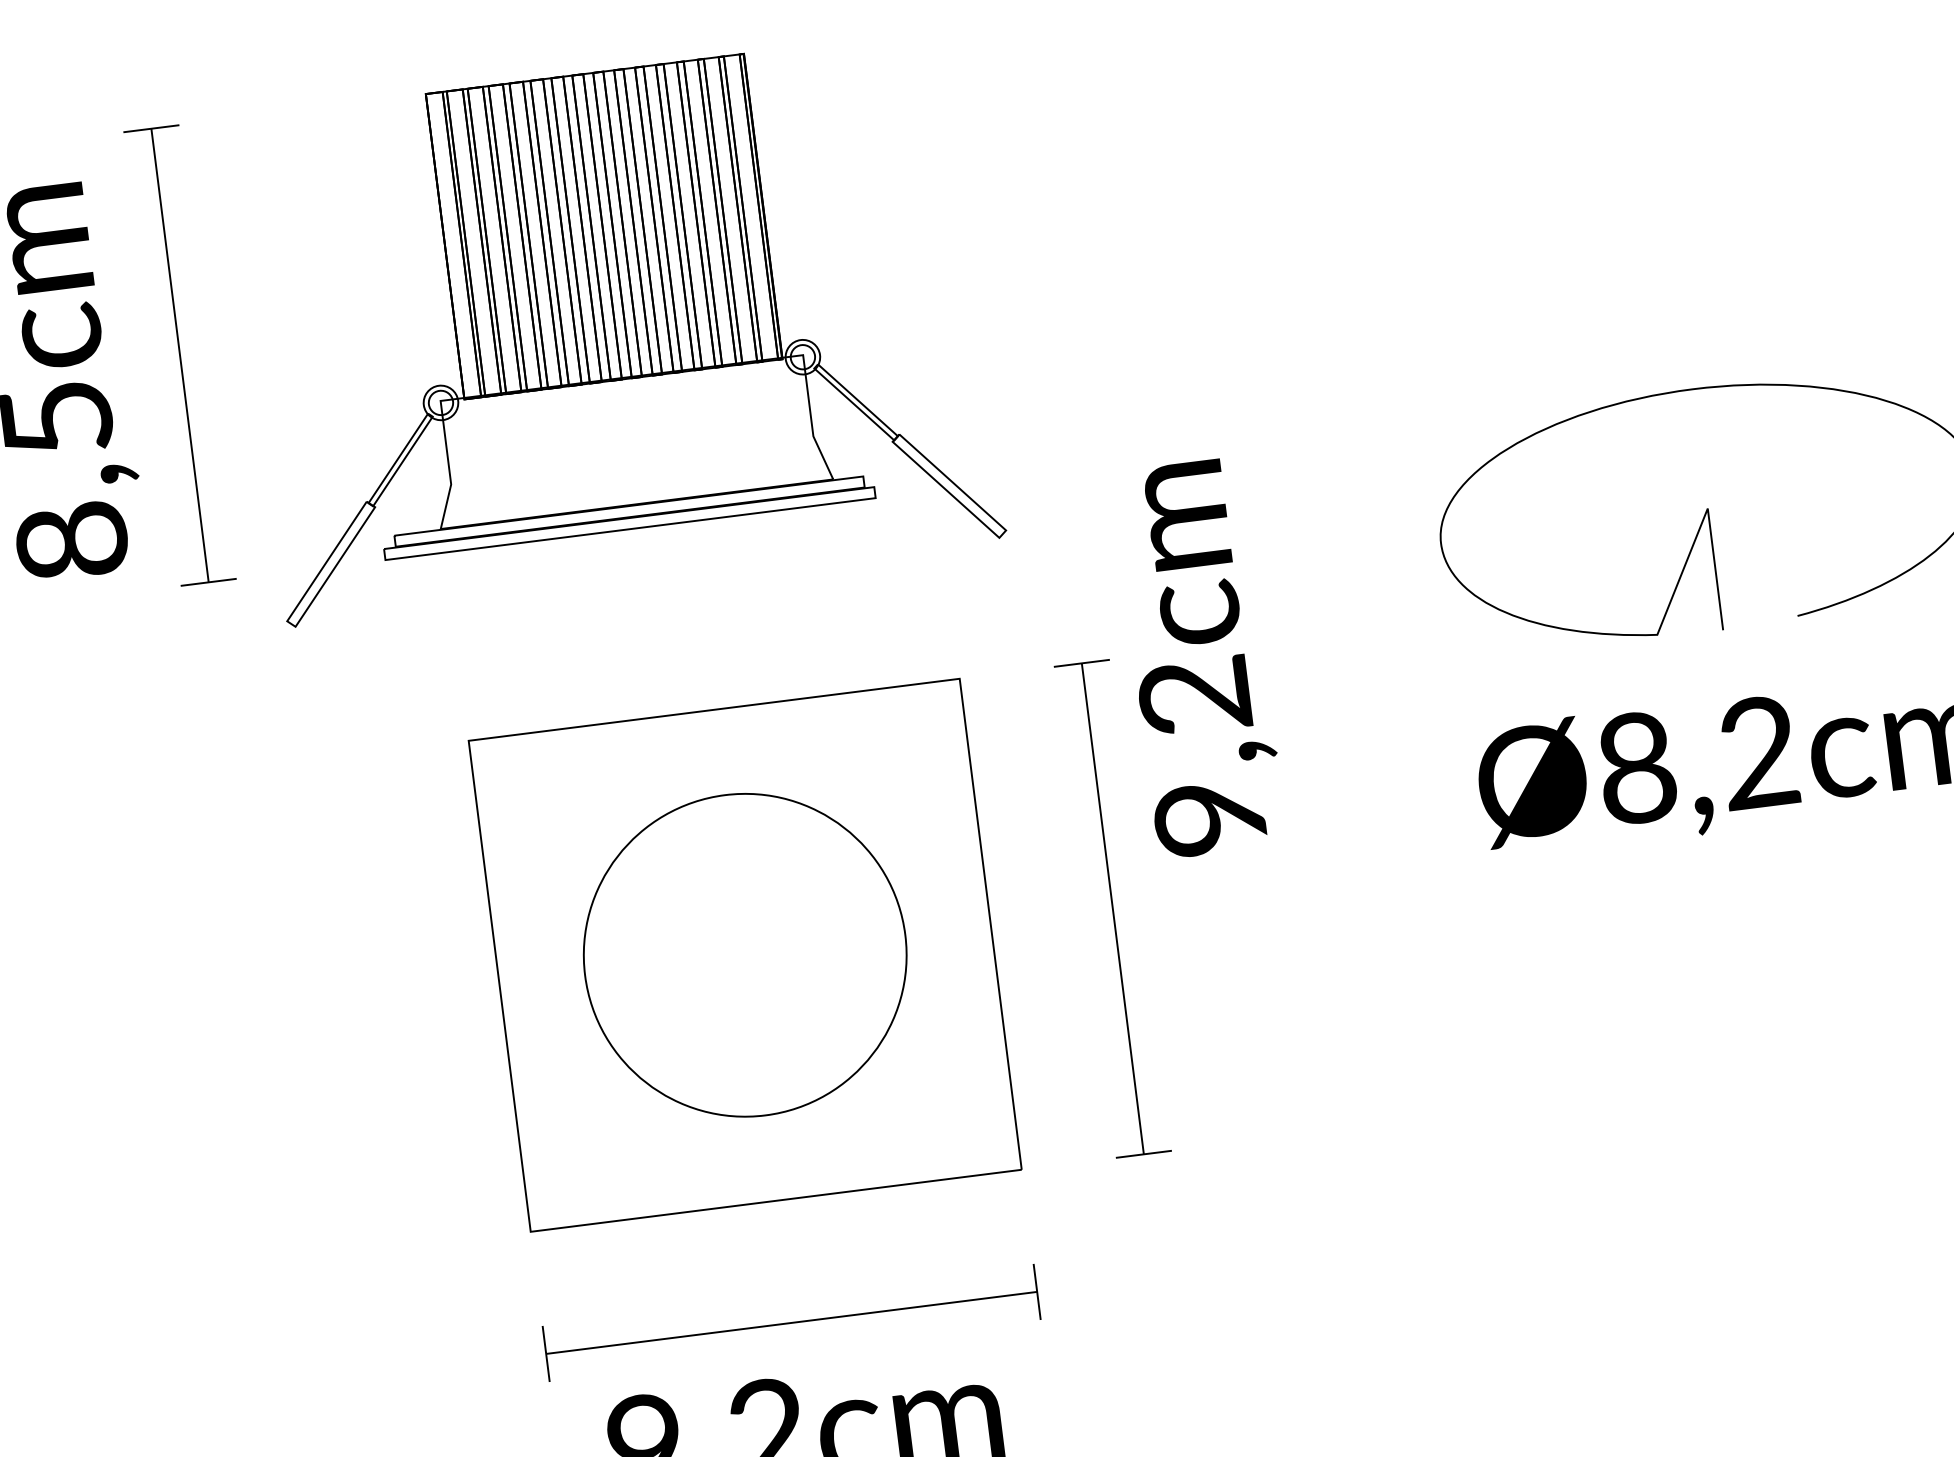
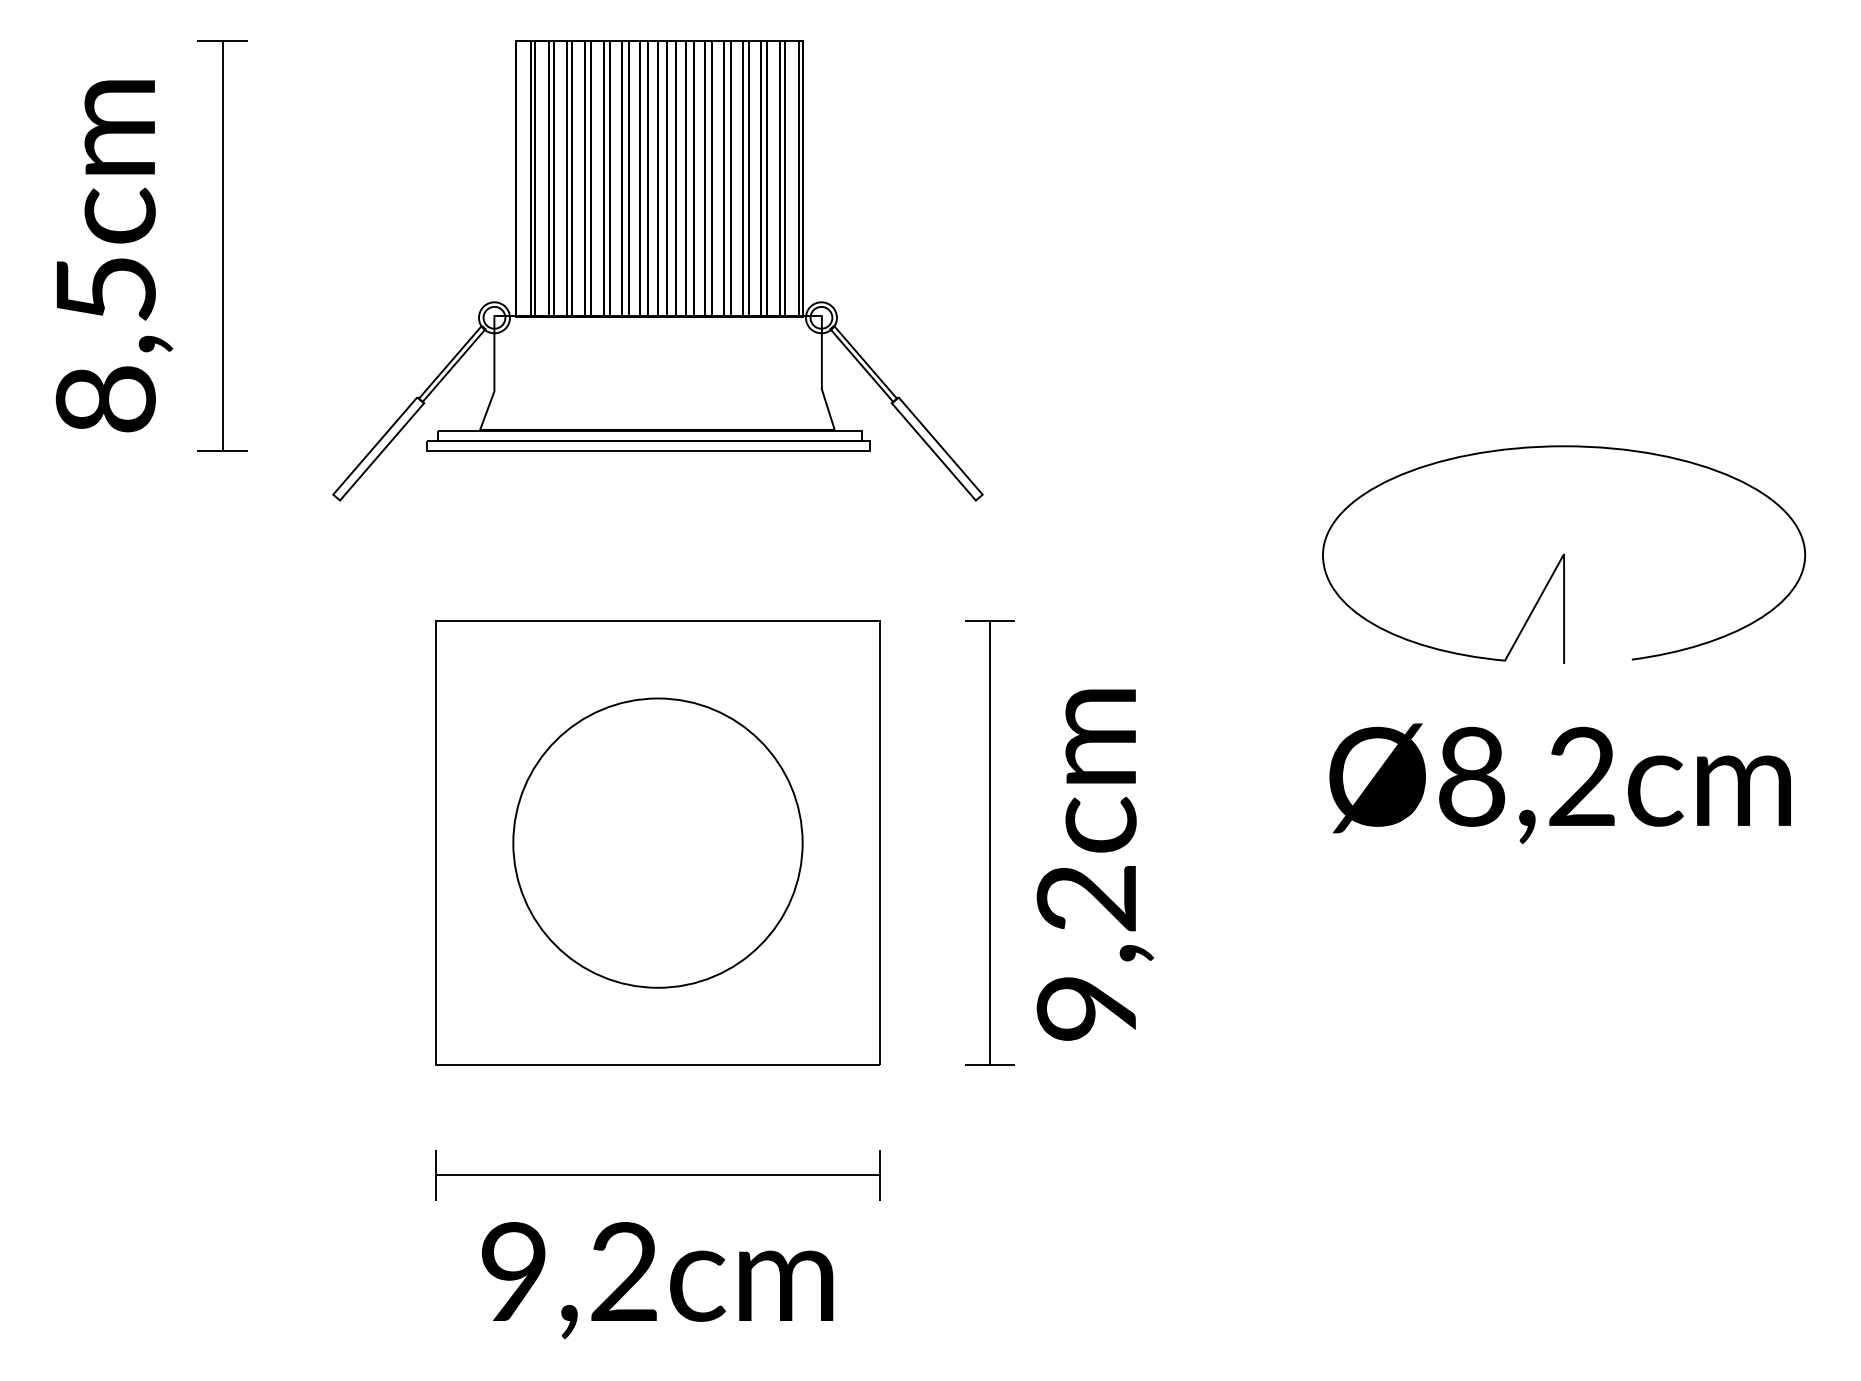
part: (614, 327) -> (657, 270), moved
text: (1198, 657) -> (1094, 864), moved

